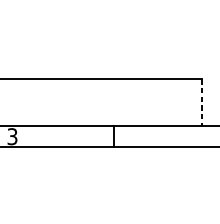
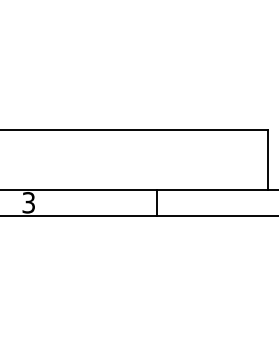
line: (202, 102) -> (268, 159), dashed -> solid

